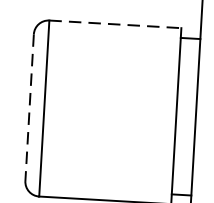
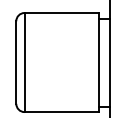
line: (116, 25) -> (62, 13), dashed -> solid
line: (29, 109) -> (16, 63), dashed -> solid

